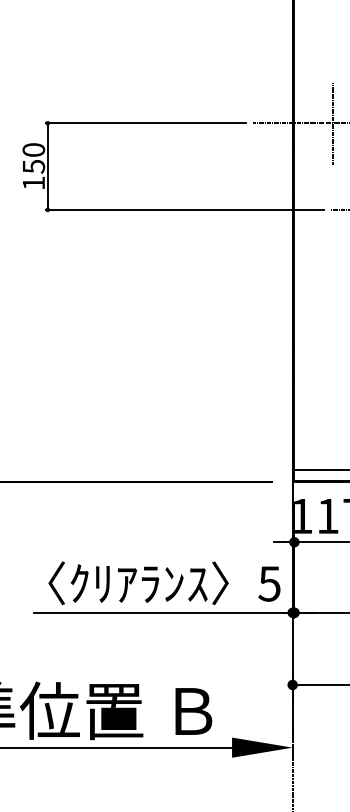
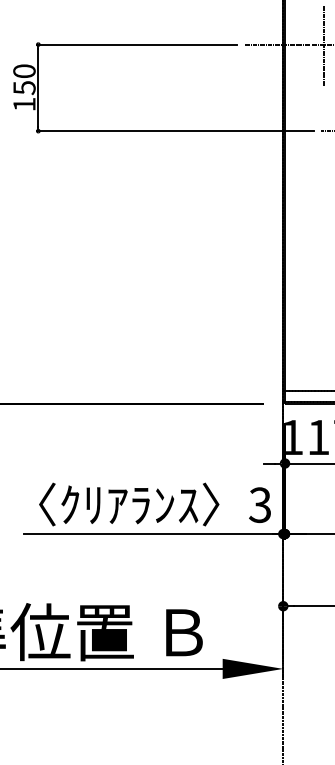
text: (269, 583) -> (260, 504), 5 -> 3

